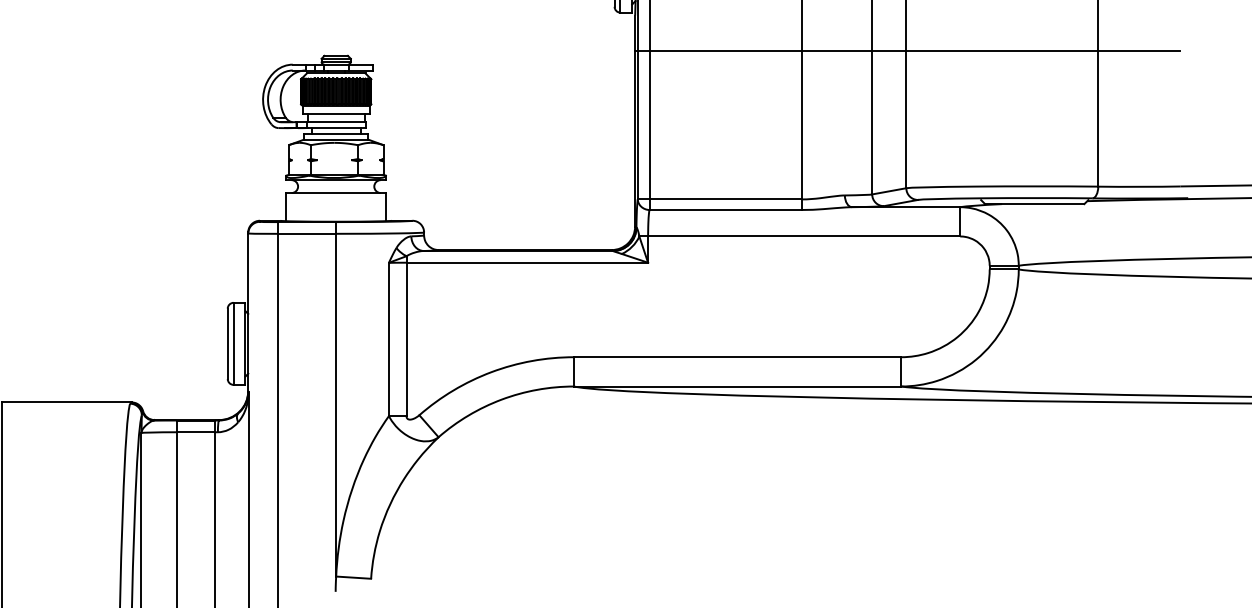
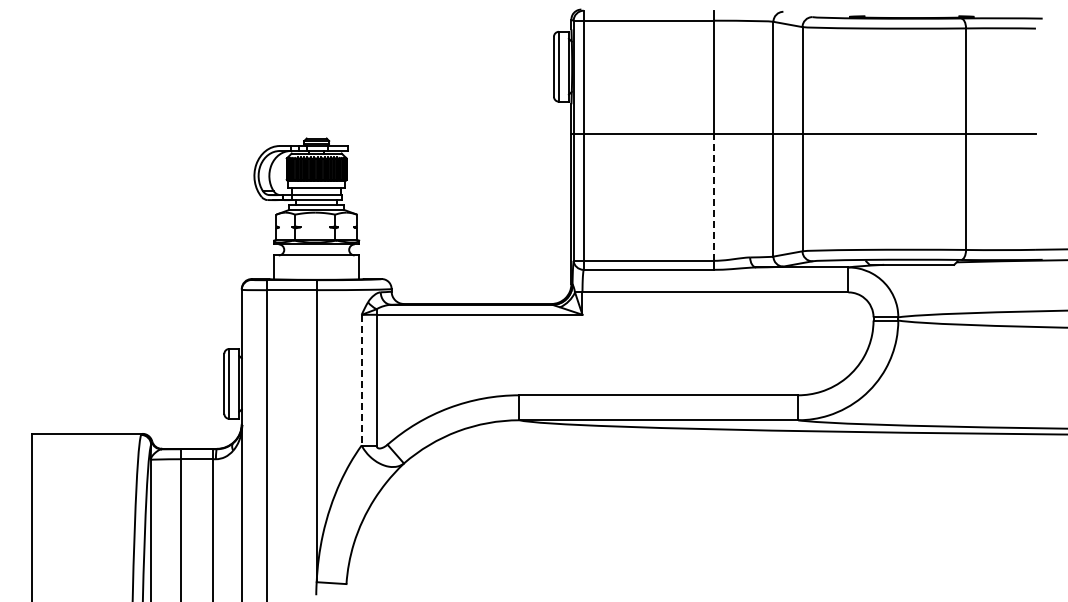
line: (801, 125) -> (713, 197), solid -> dashed
line: (388, 339) -> (361, 380), solid -> dashed

